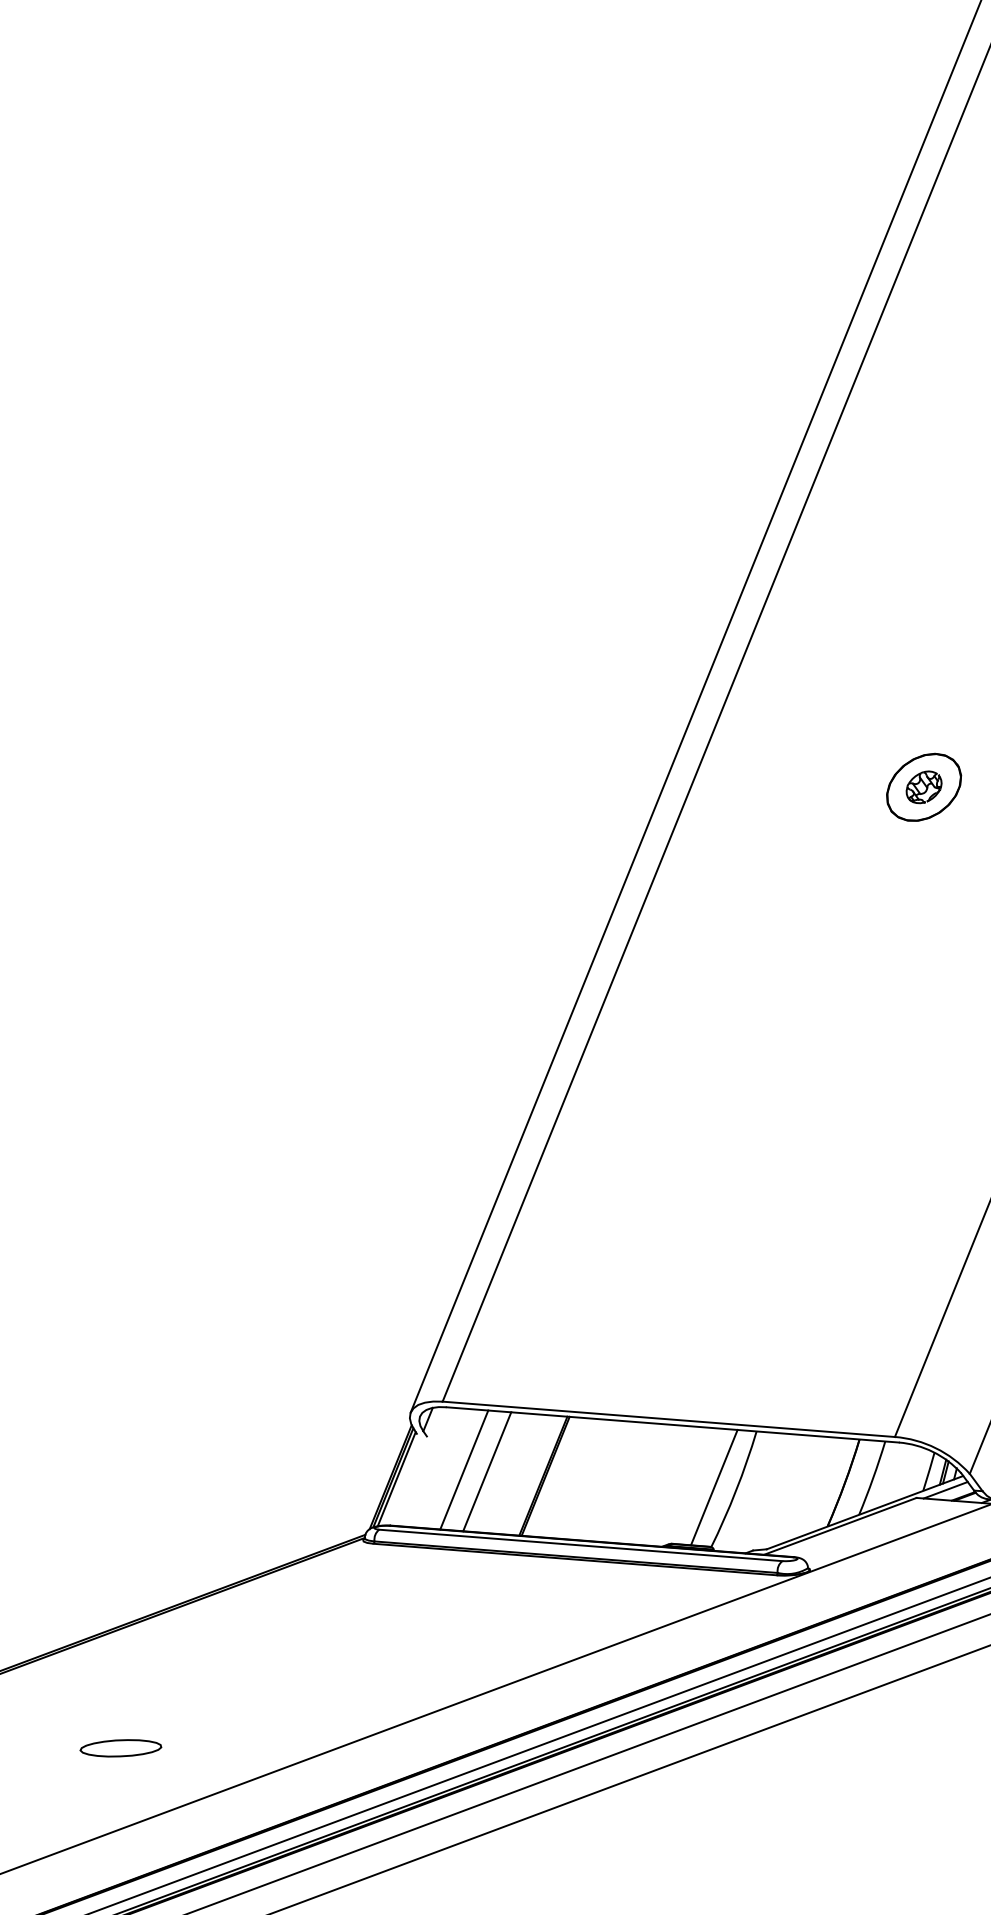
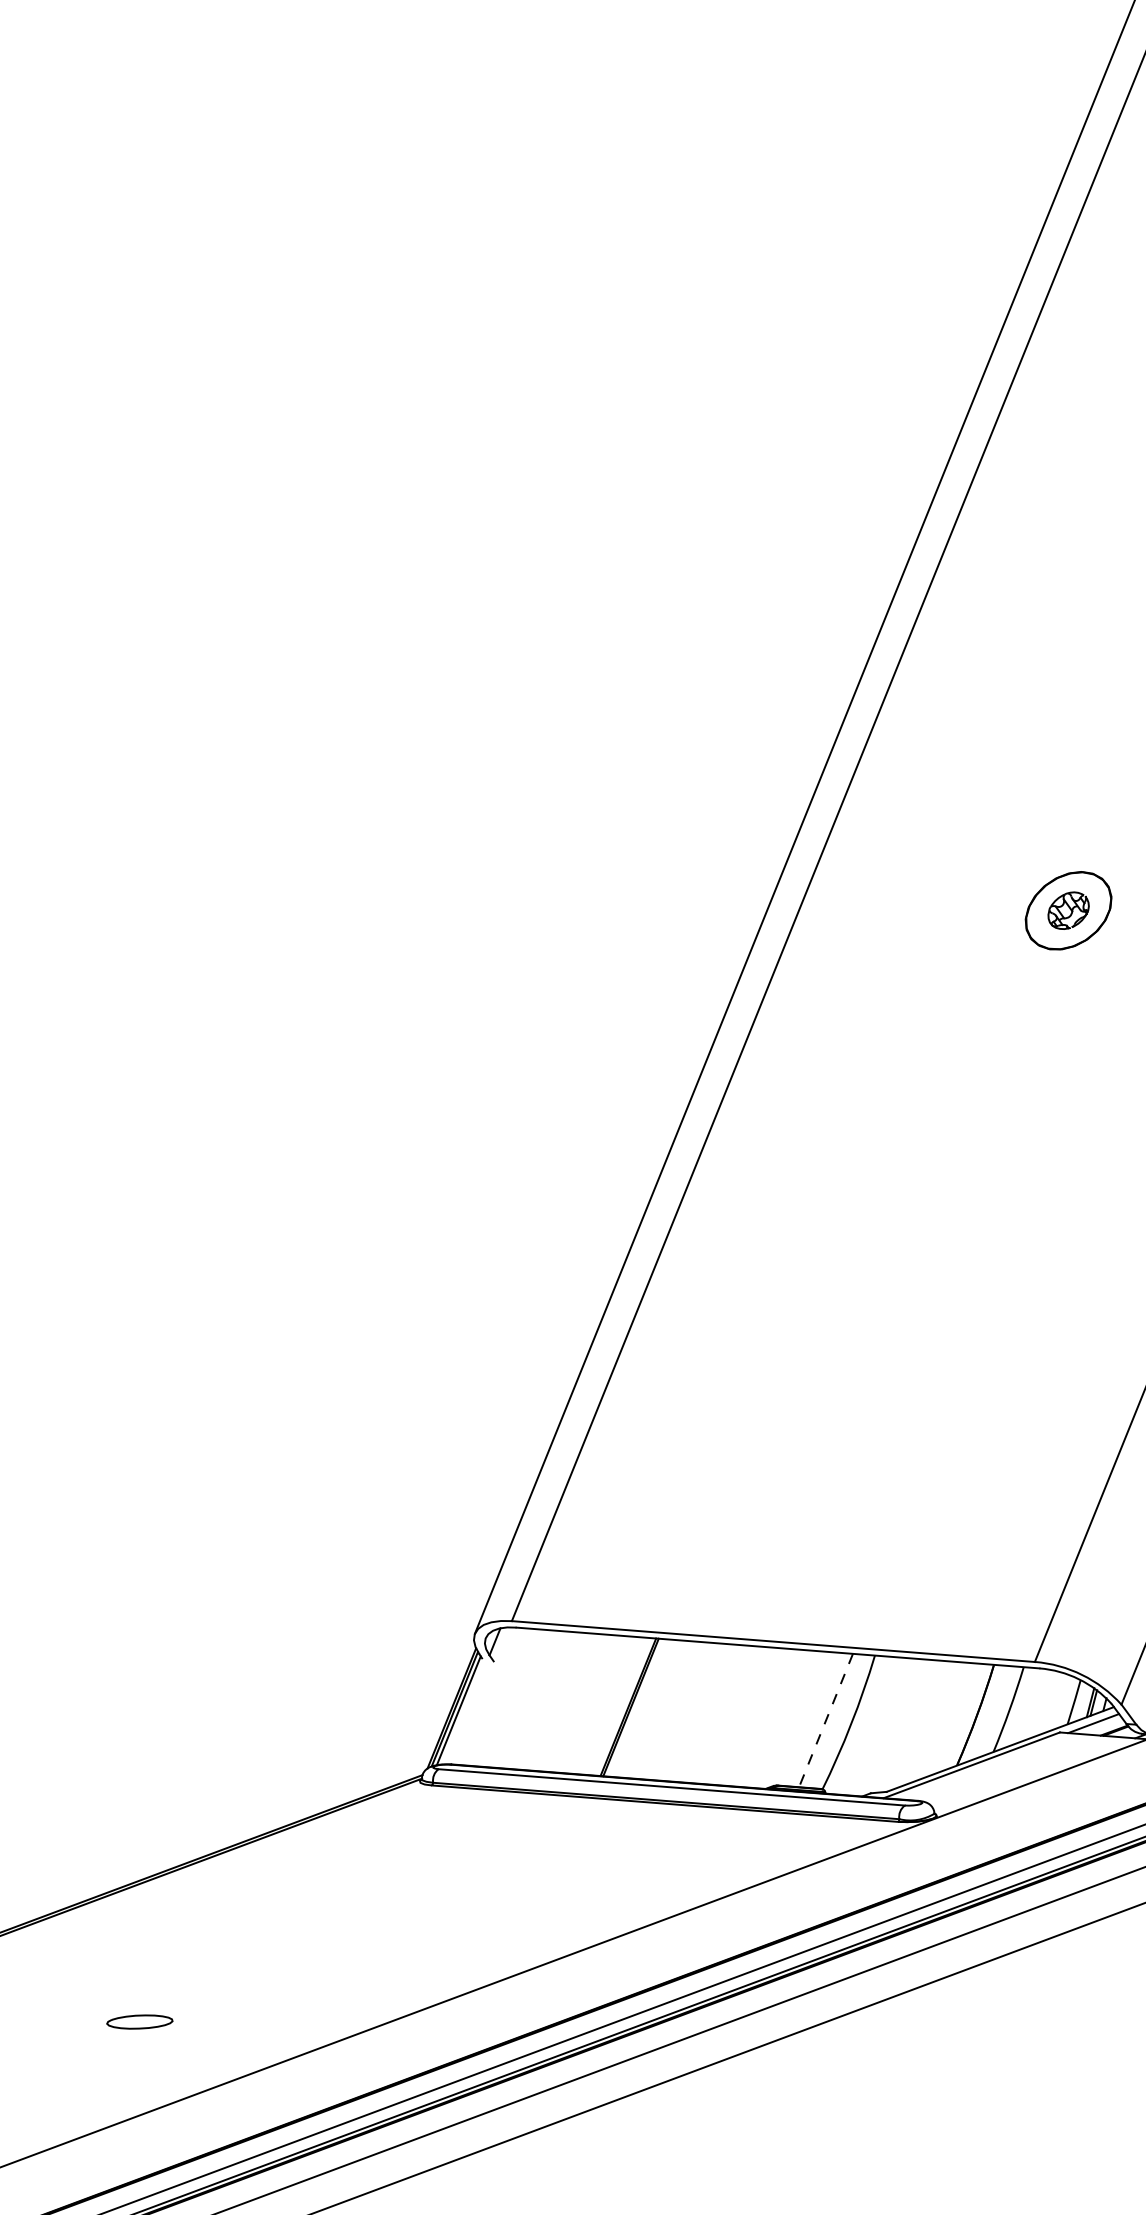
line: (464, 1469) -> (537, 1699), removed
line: (487, 1471) -> (563, 1701), removed
line: (714, 1488) -> (826, 1721), solid -> dashed
part: (120, 1748) -> (139, 2022), size x0.7

